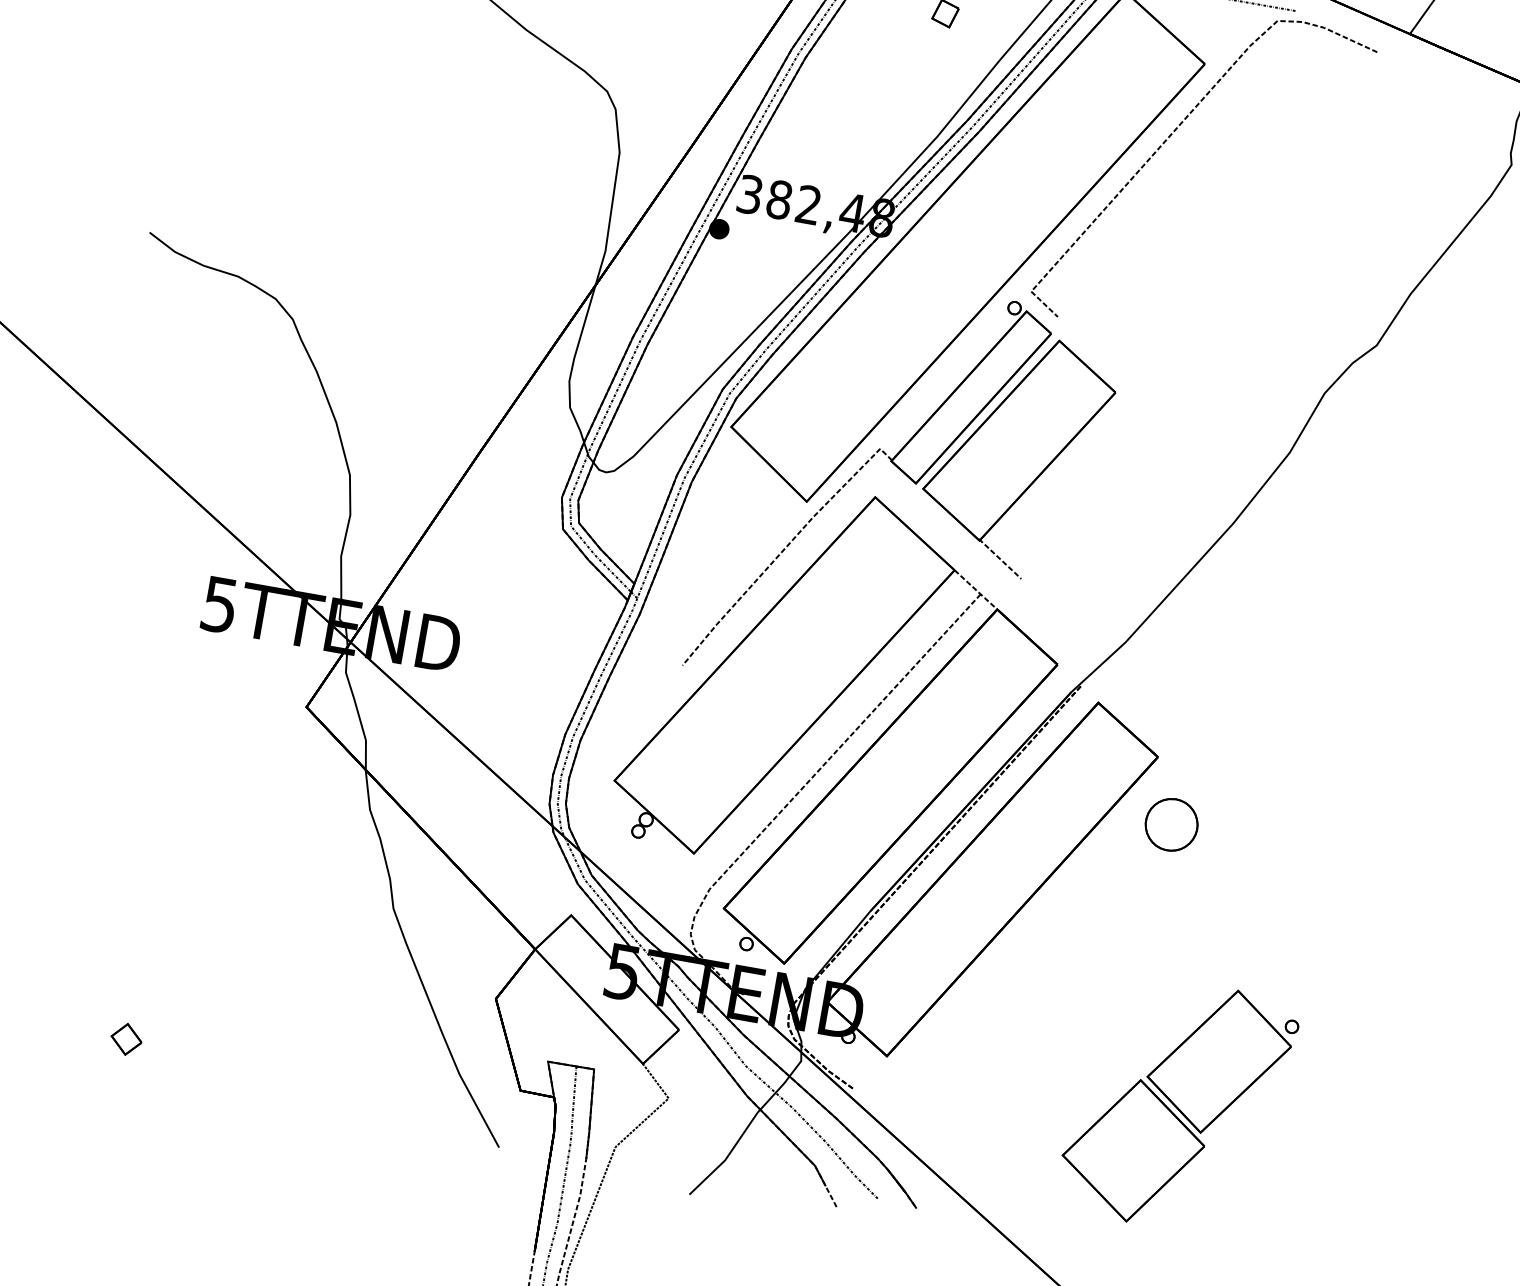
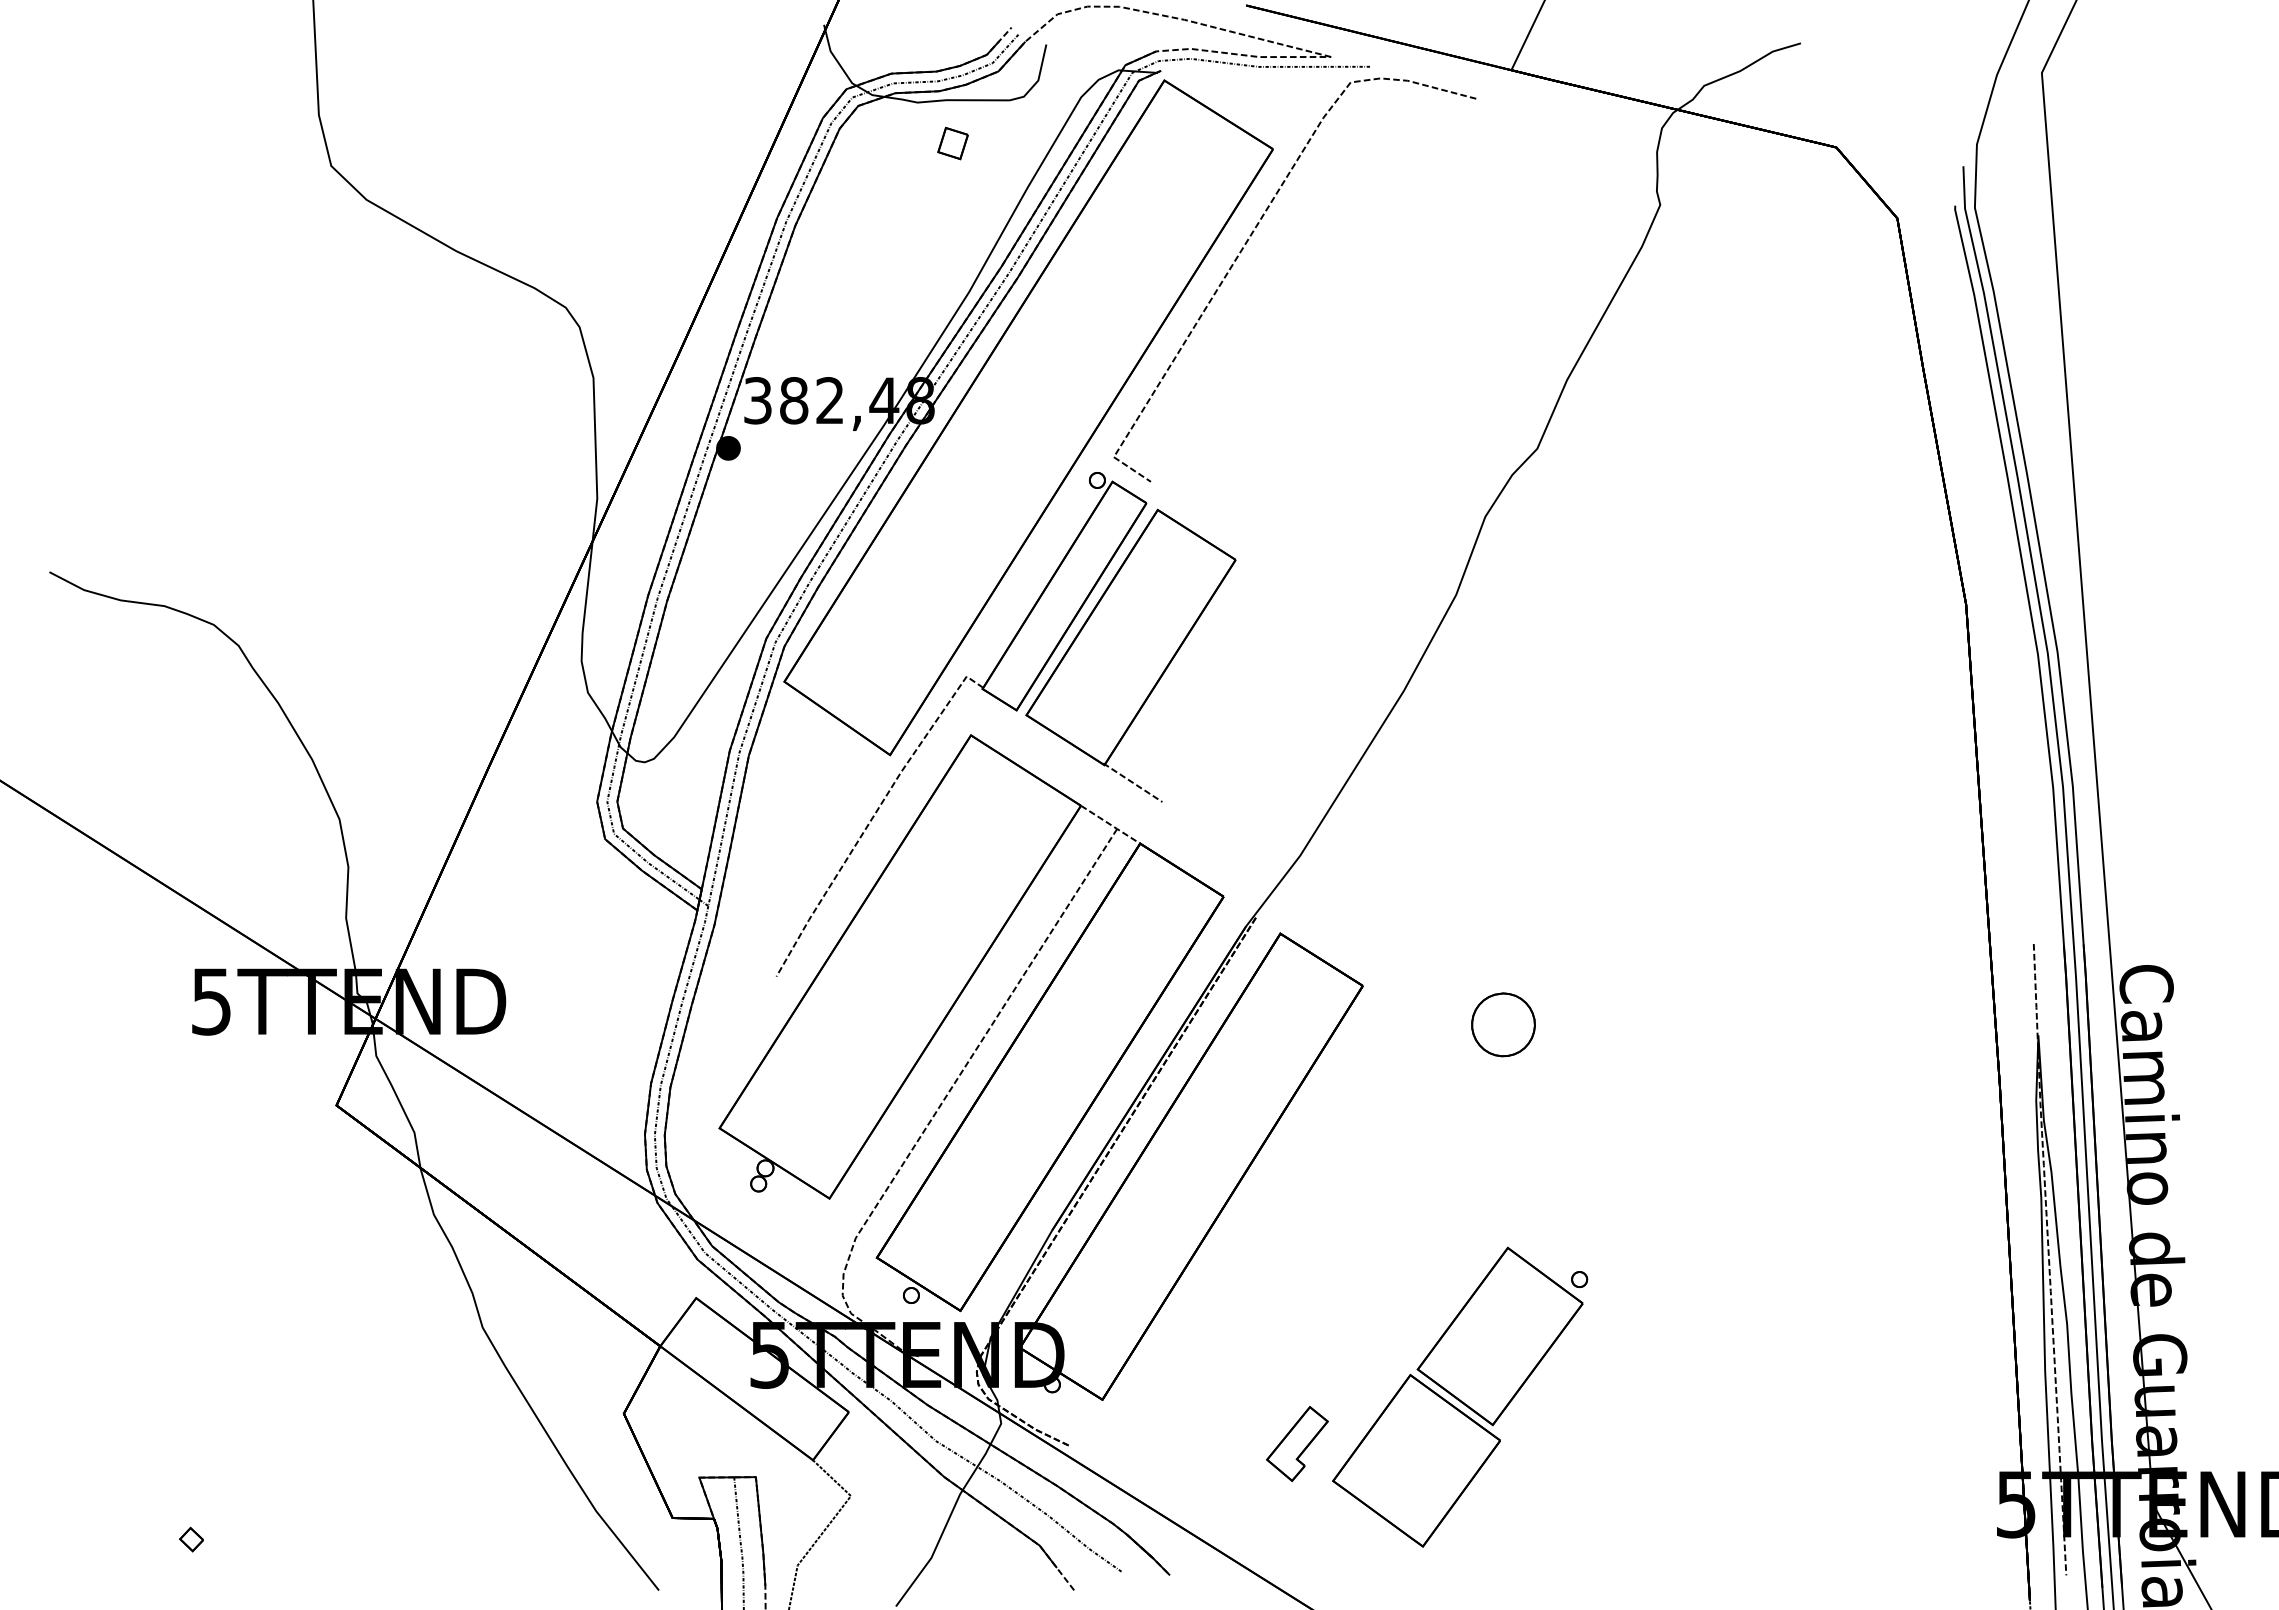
part: (1171, 824) -> (1503, 1024), moved
part: (126, 1039) -> (191, 1539), size x0.62
part: (1039, 1119) -> (1297, 1443), added

